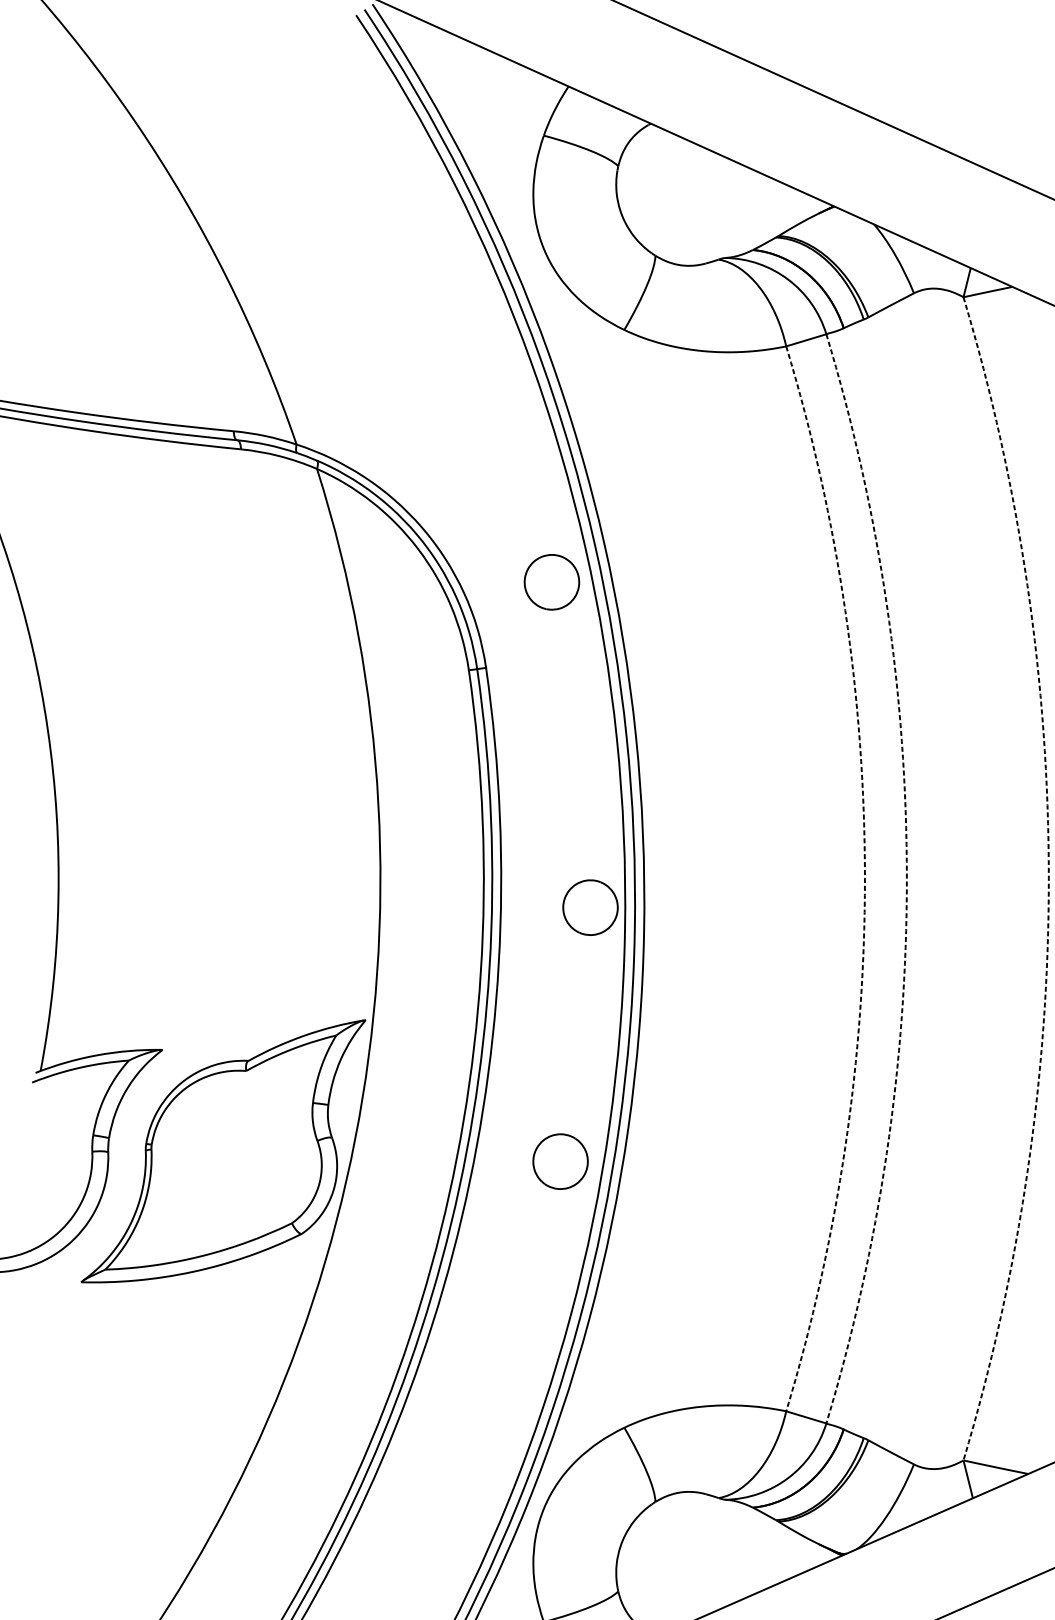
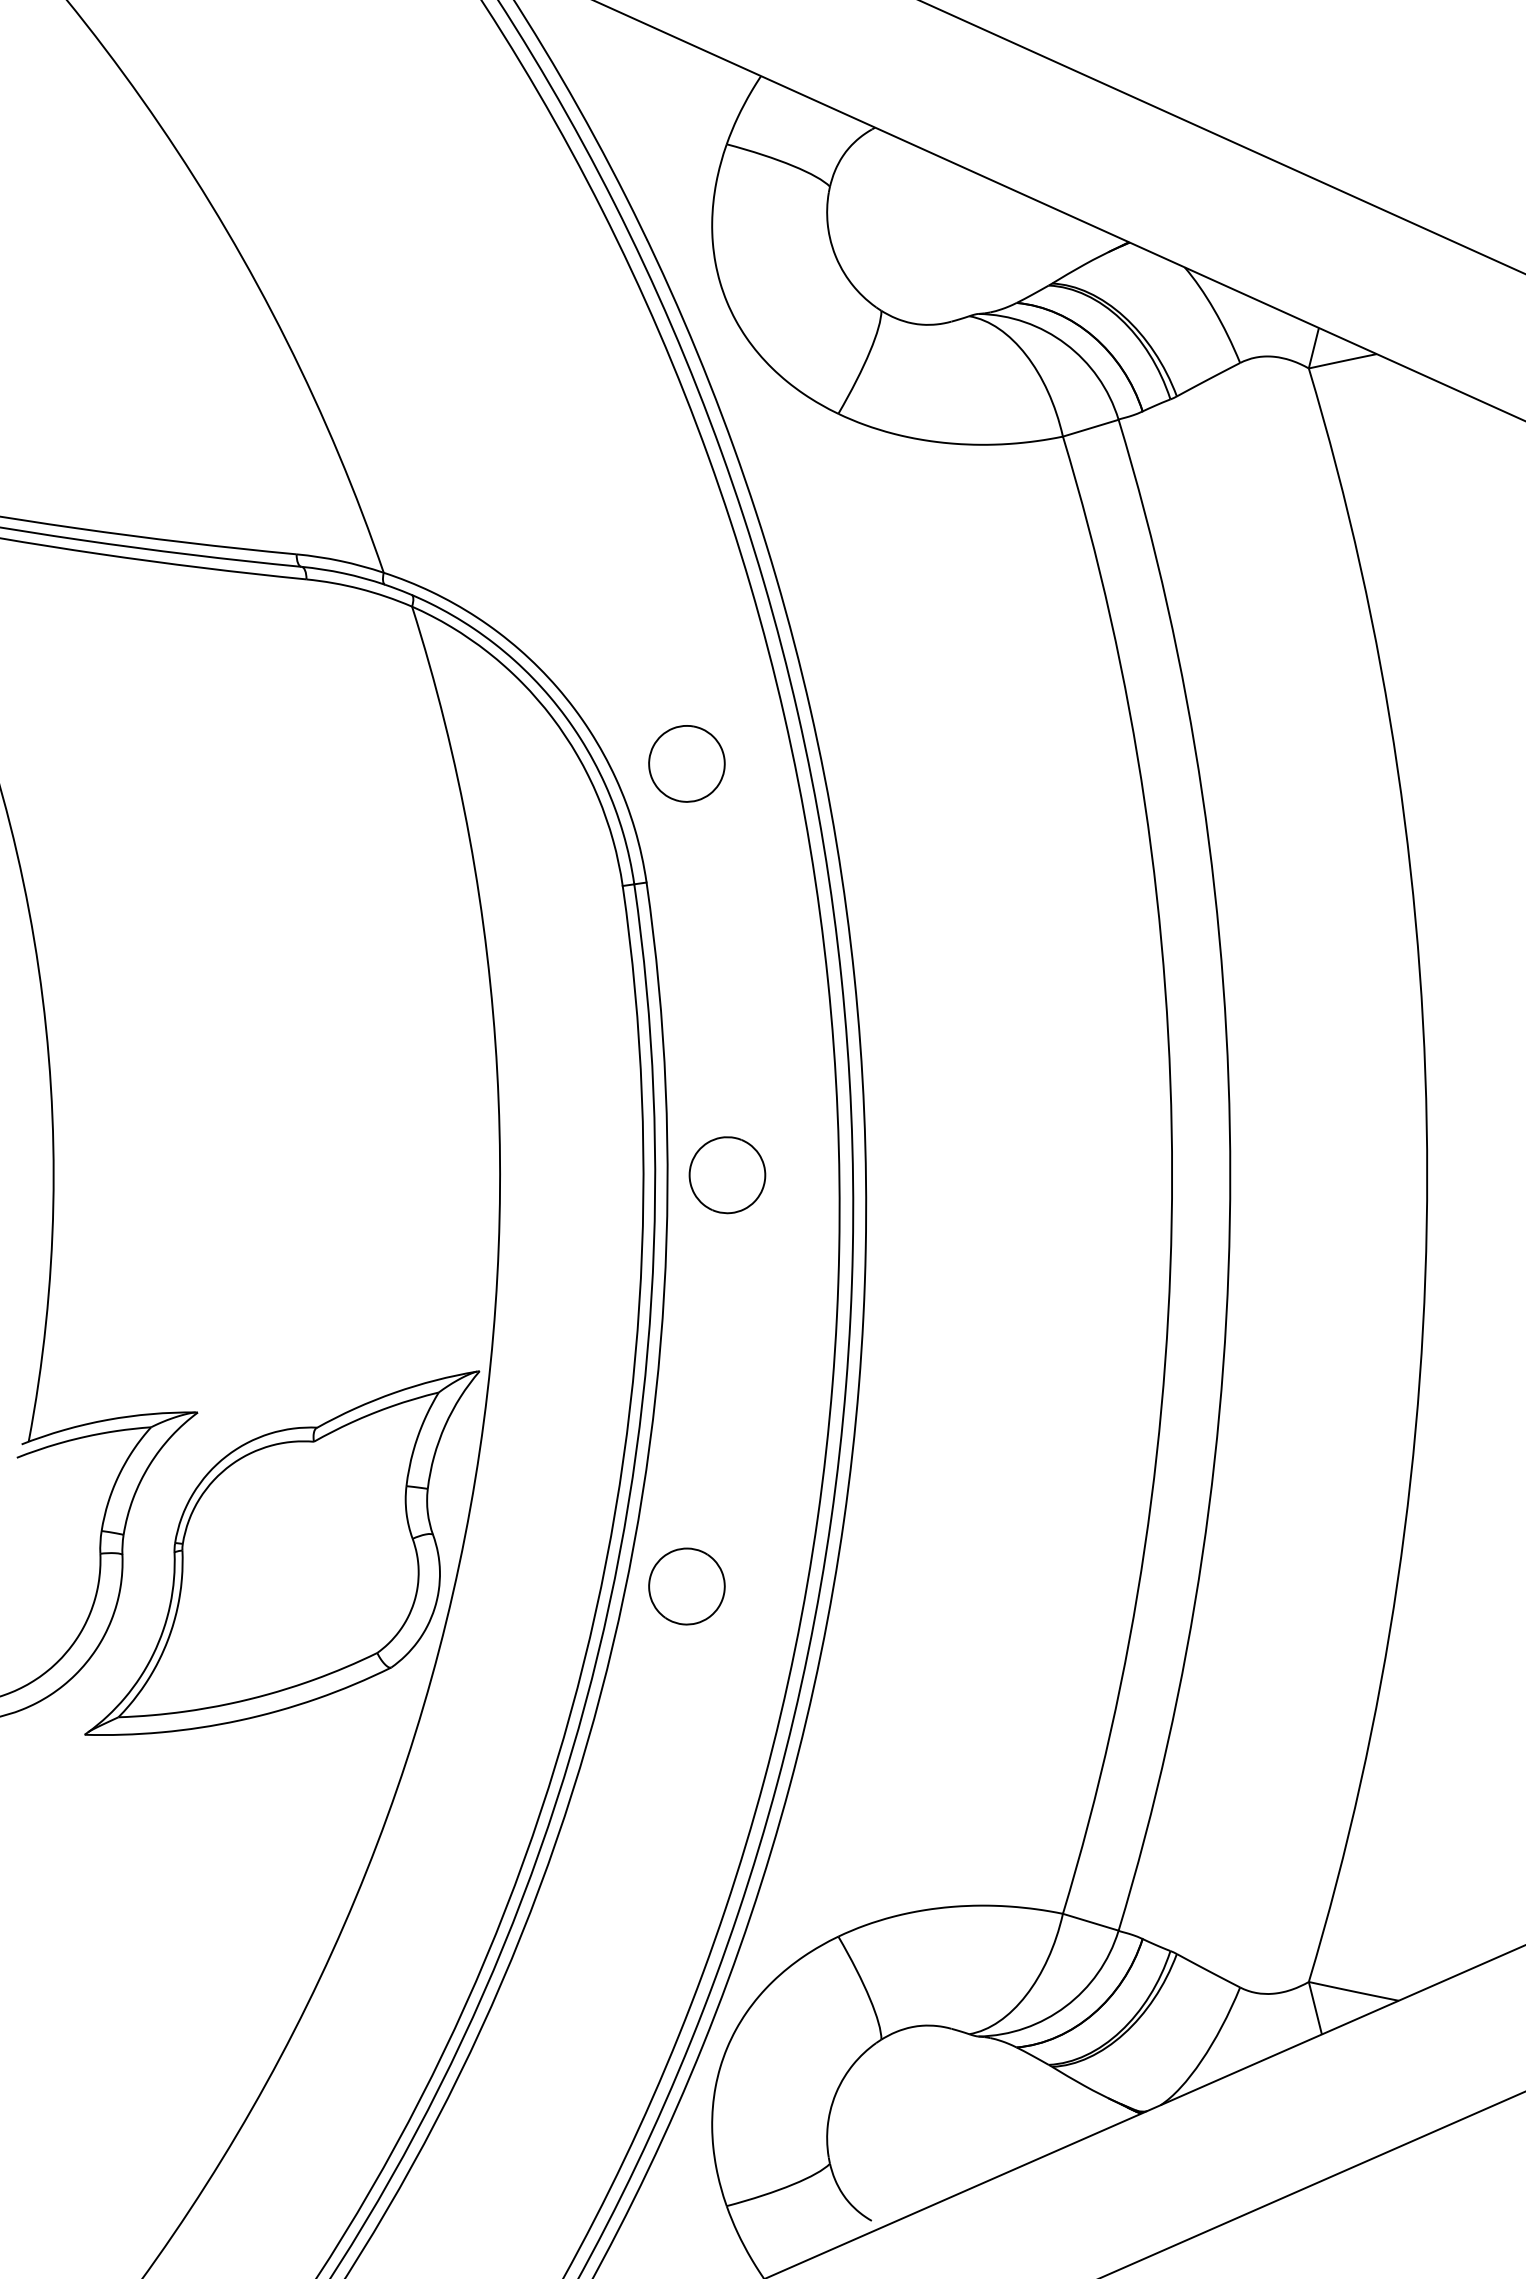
part: (551, 582) -> (686, 763), moved
arc: (865, 879) -> (1172, 1175), dashed -> solid
arc: (907, 879) -> (1230, 1175), dashed -> solid
arc: (1049, 879) -> (1427, 1175), dashed -> solid
part: (590, 907) -> (727, 1175), moved
part: (560, 1161) -> (686, 1586), moved

